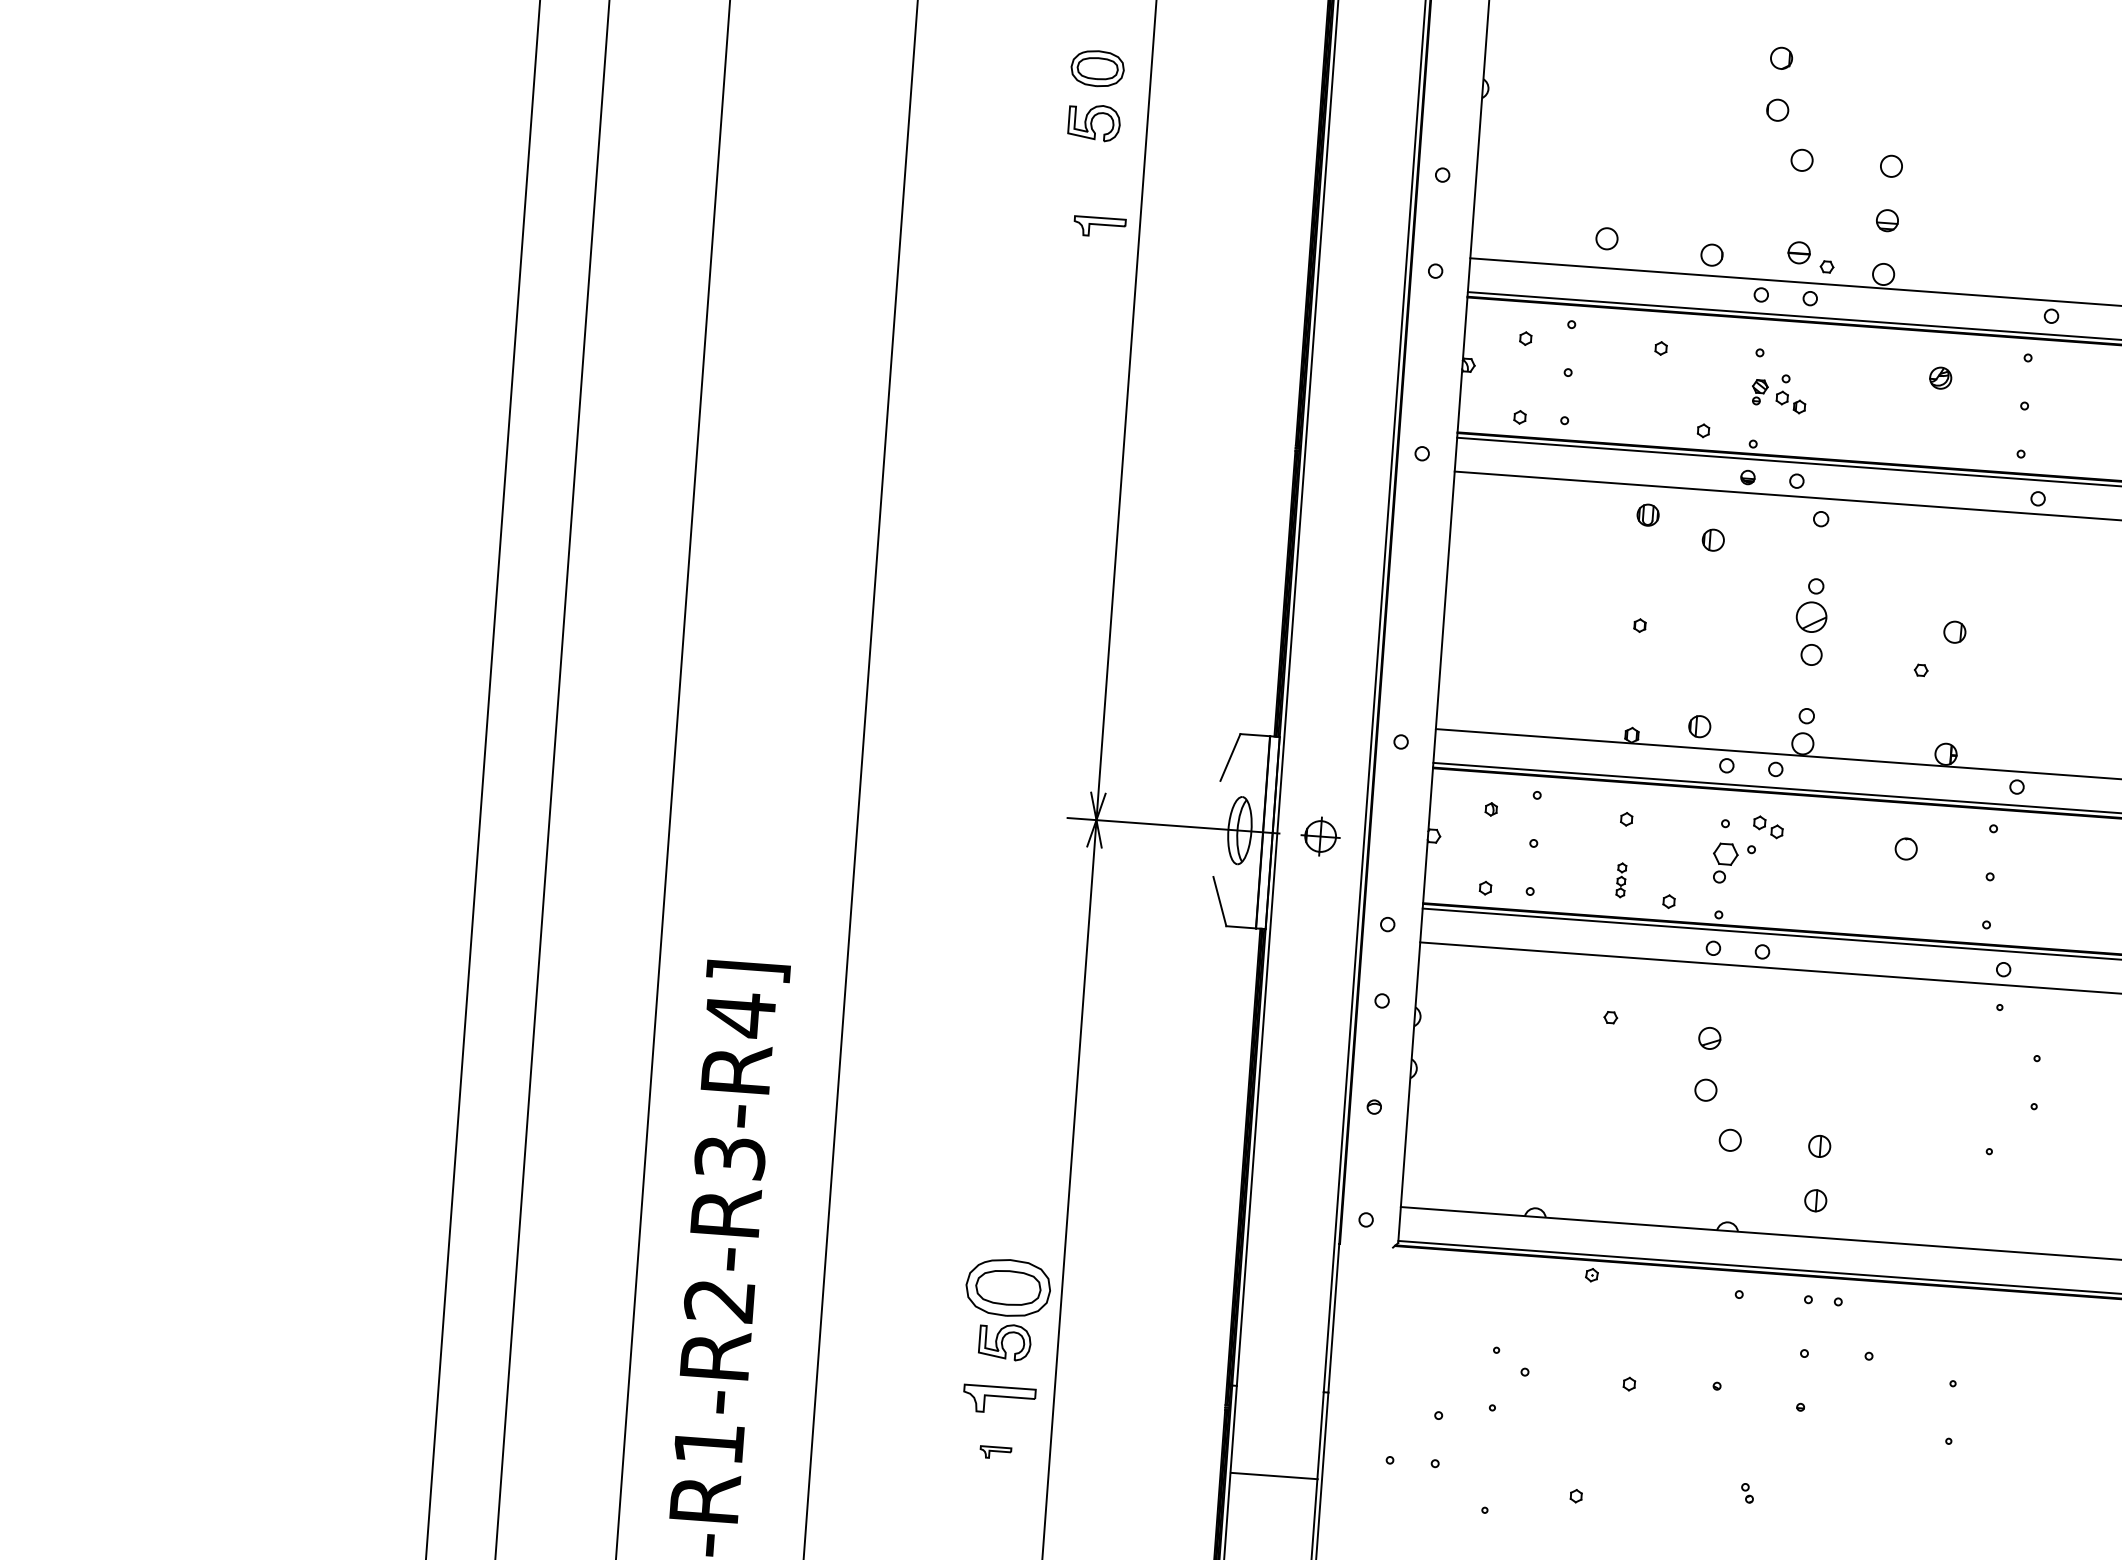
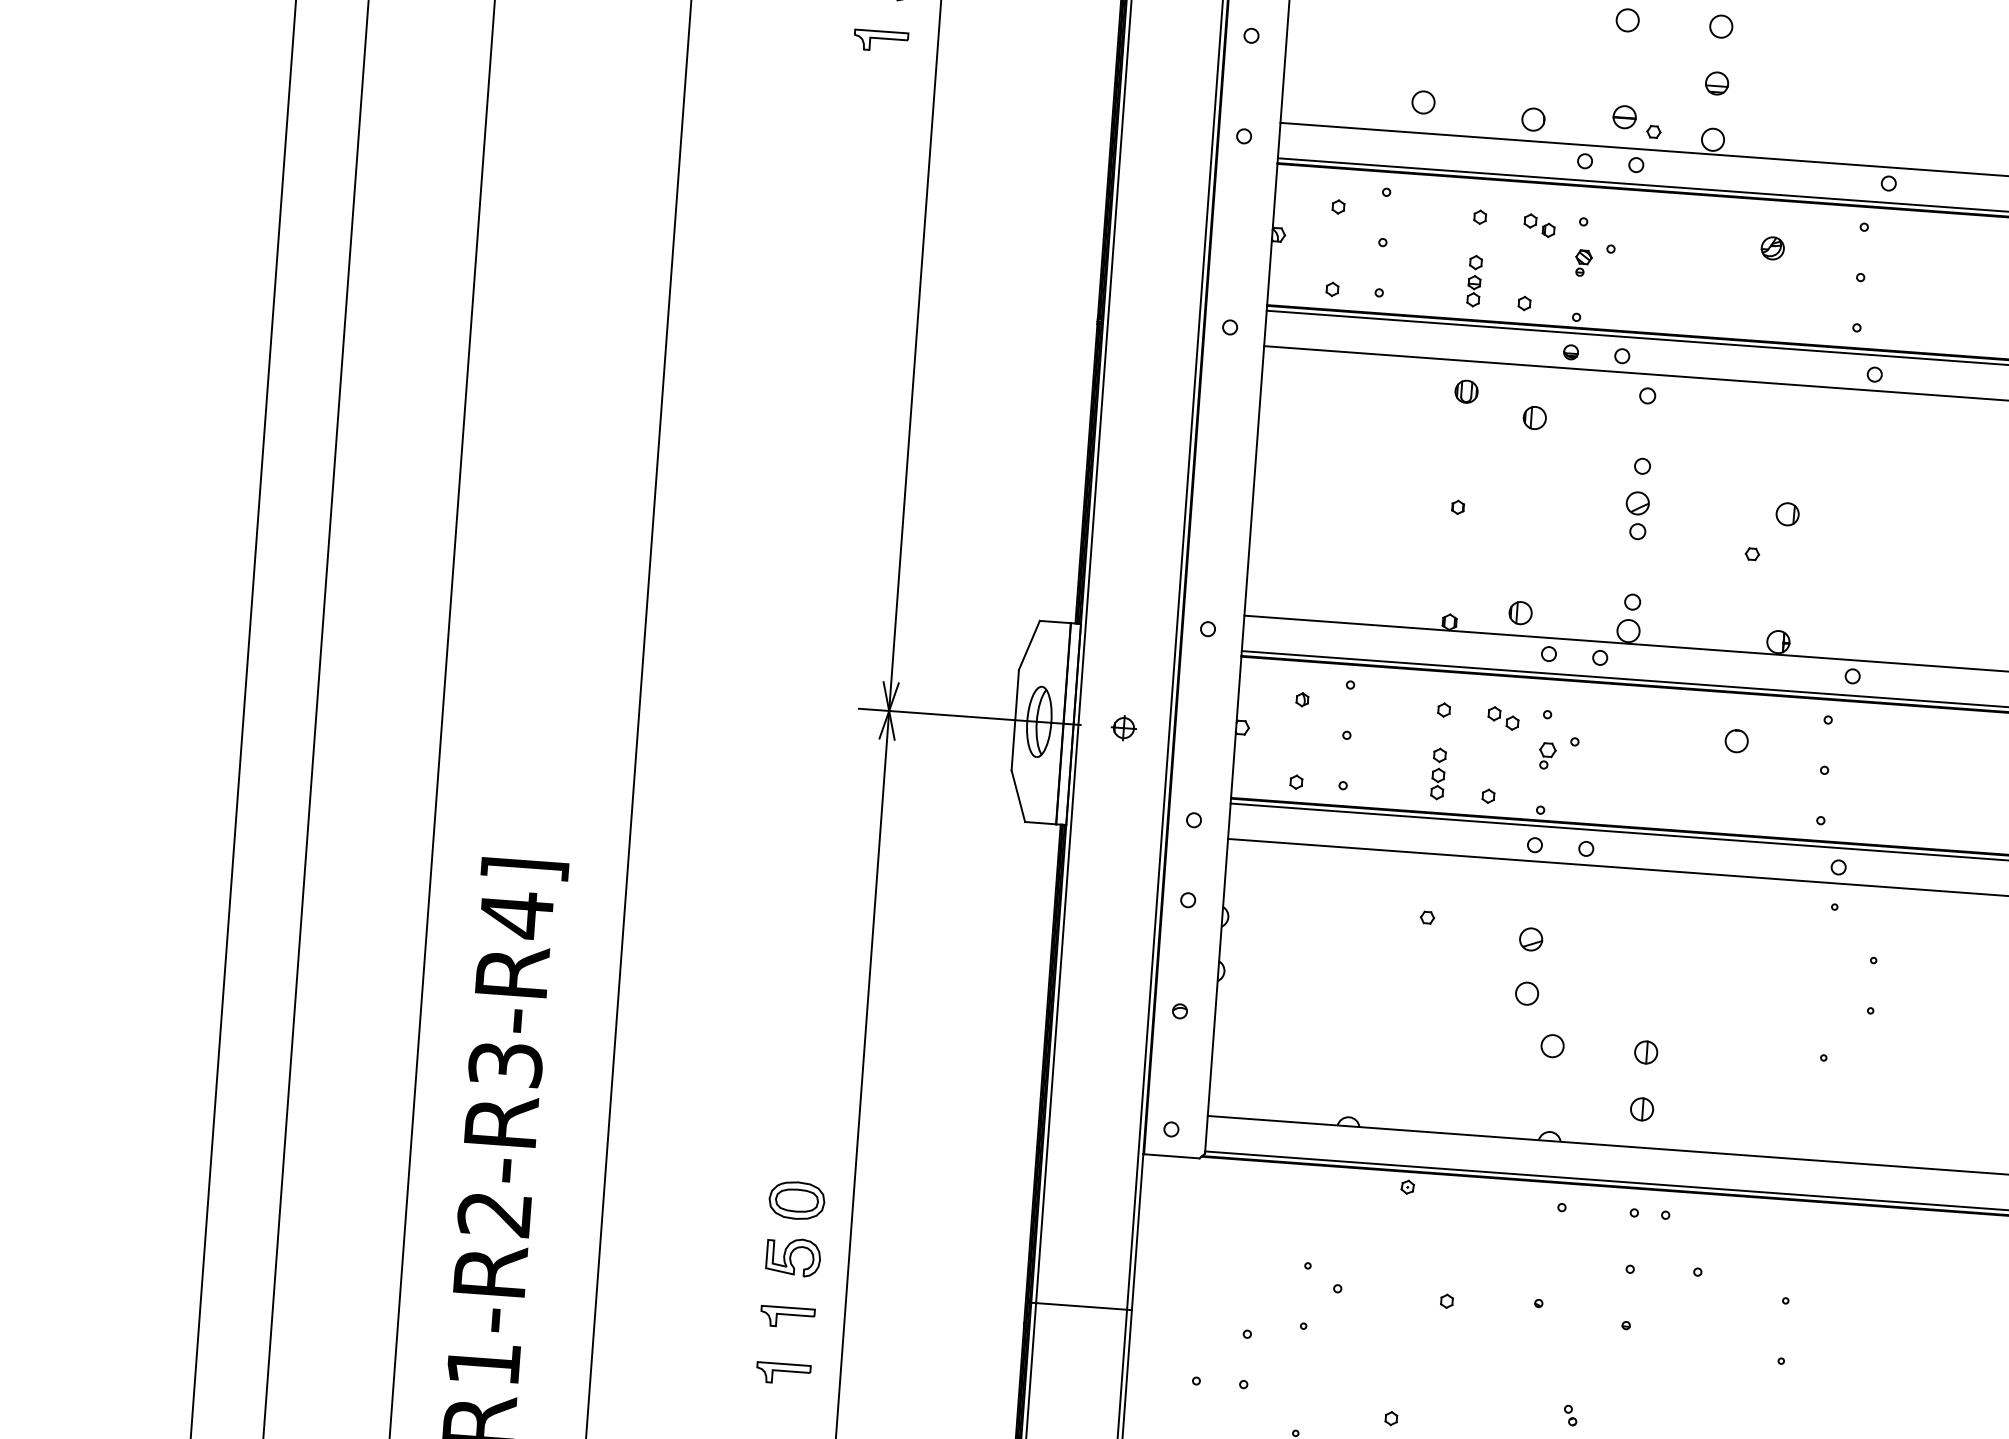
part: (1099, 225) -> (880, 39), moved
part: (1790, 402) -> (1539, 225), moved
part: (1655, 409) -> (1474, 281), added
part: (1811, 633) -> (1637, 515), size x0.71
part: (1768, 827) -> (1503, 718), moved
line: (1216, 828) -> (1014, 719), added
part: (1320, 836) -> (1123, 728), size x0.62
part: (1725, 862) -> (1547, 755), size x0.62
part: (1621, 880) -> (1438, 774), size x1.43
line: (1366, 1245) -> (1171, 1156), added
part: (1008, 1287) -> (797, 1200), size x0.62
part: (999, 1397) -> (787, 1315), size x0.71
part: (995, 1451) -> (783, 1371), size x1.67
line: (1273, 1475) -> (1080, 1305), moved

